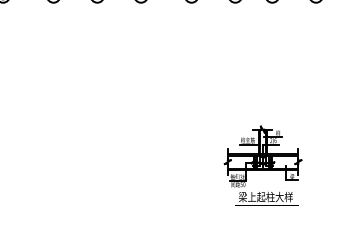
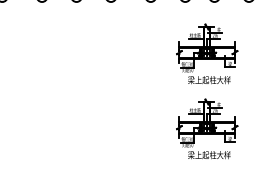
part: (263, 68) -> (207, 53), added

